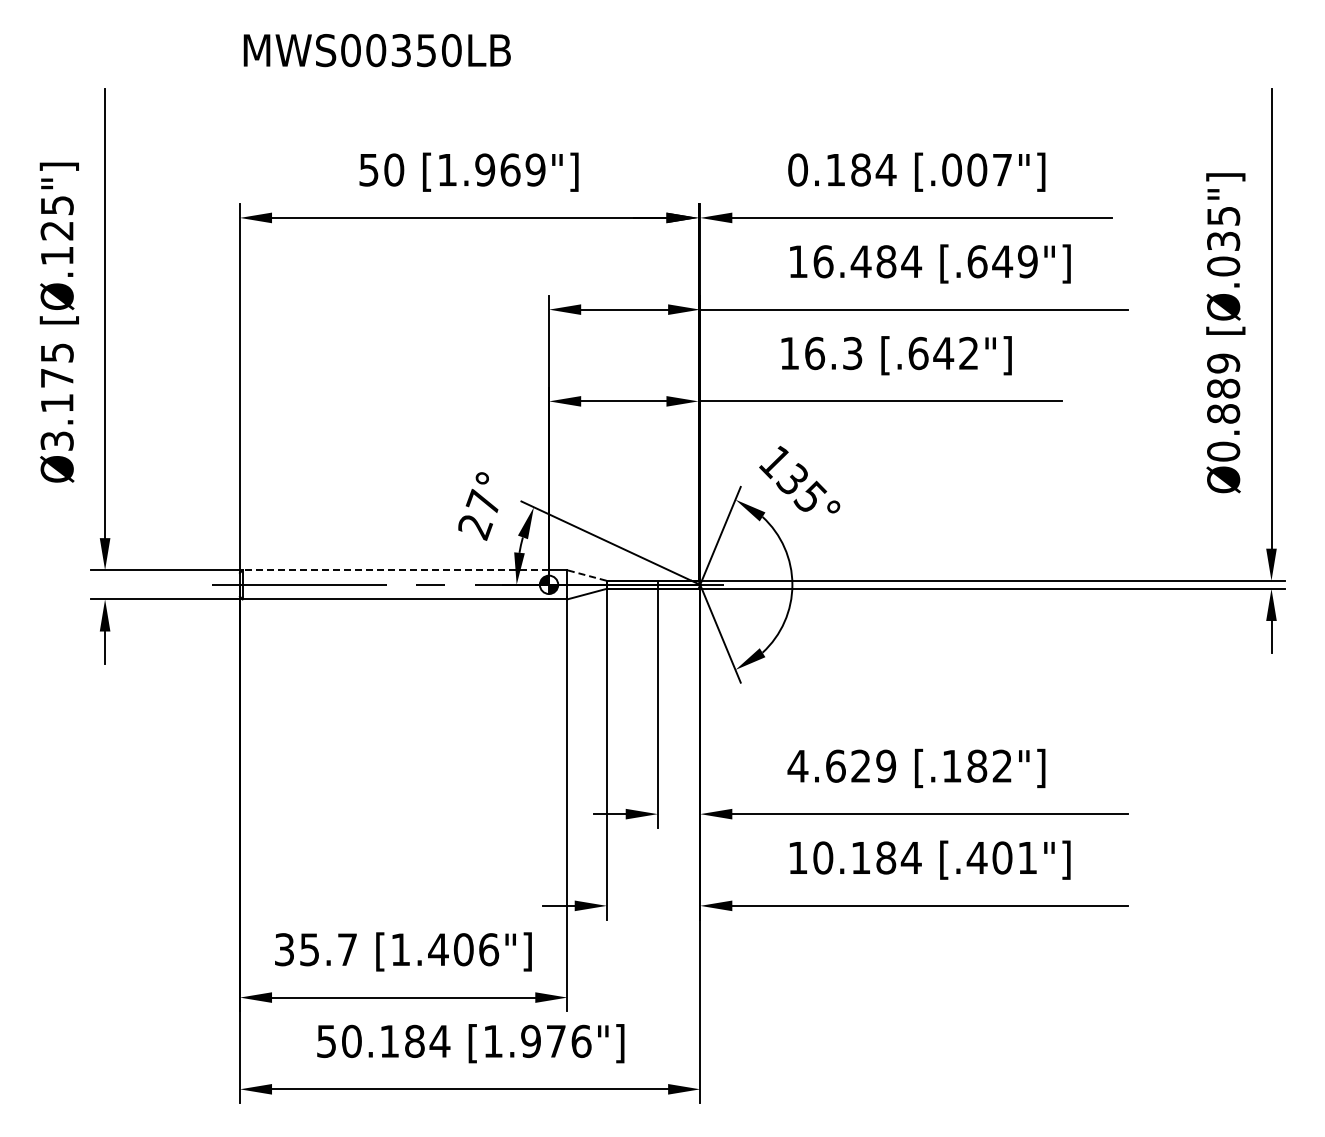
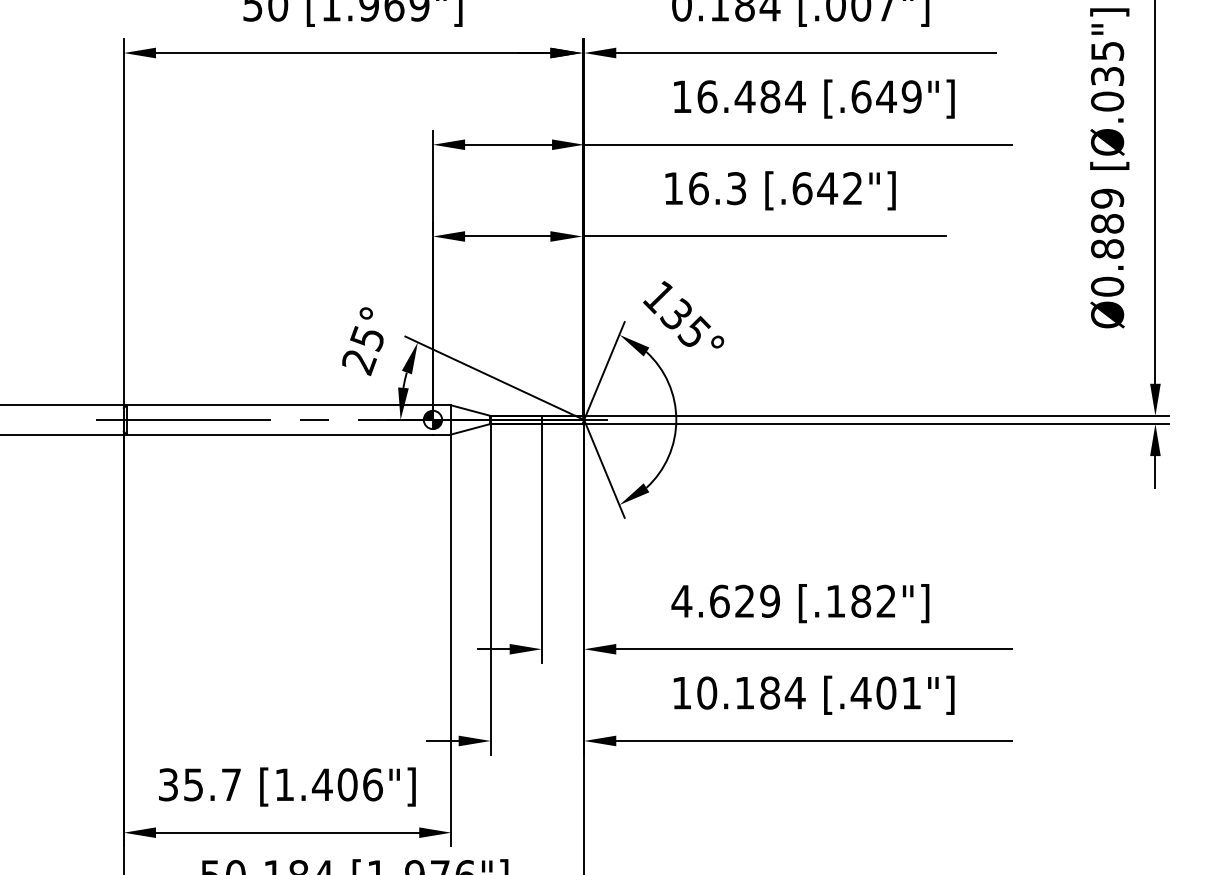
text: (482, 502) -> (366, 337), 27° -> 25°
line: (395, 570) -> (279, 405), dashed -> solid
line: (586, 575) -> (470, 410), dashed -> solid

